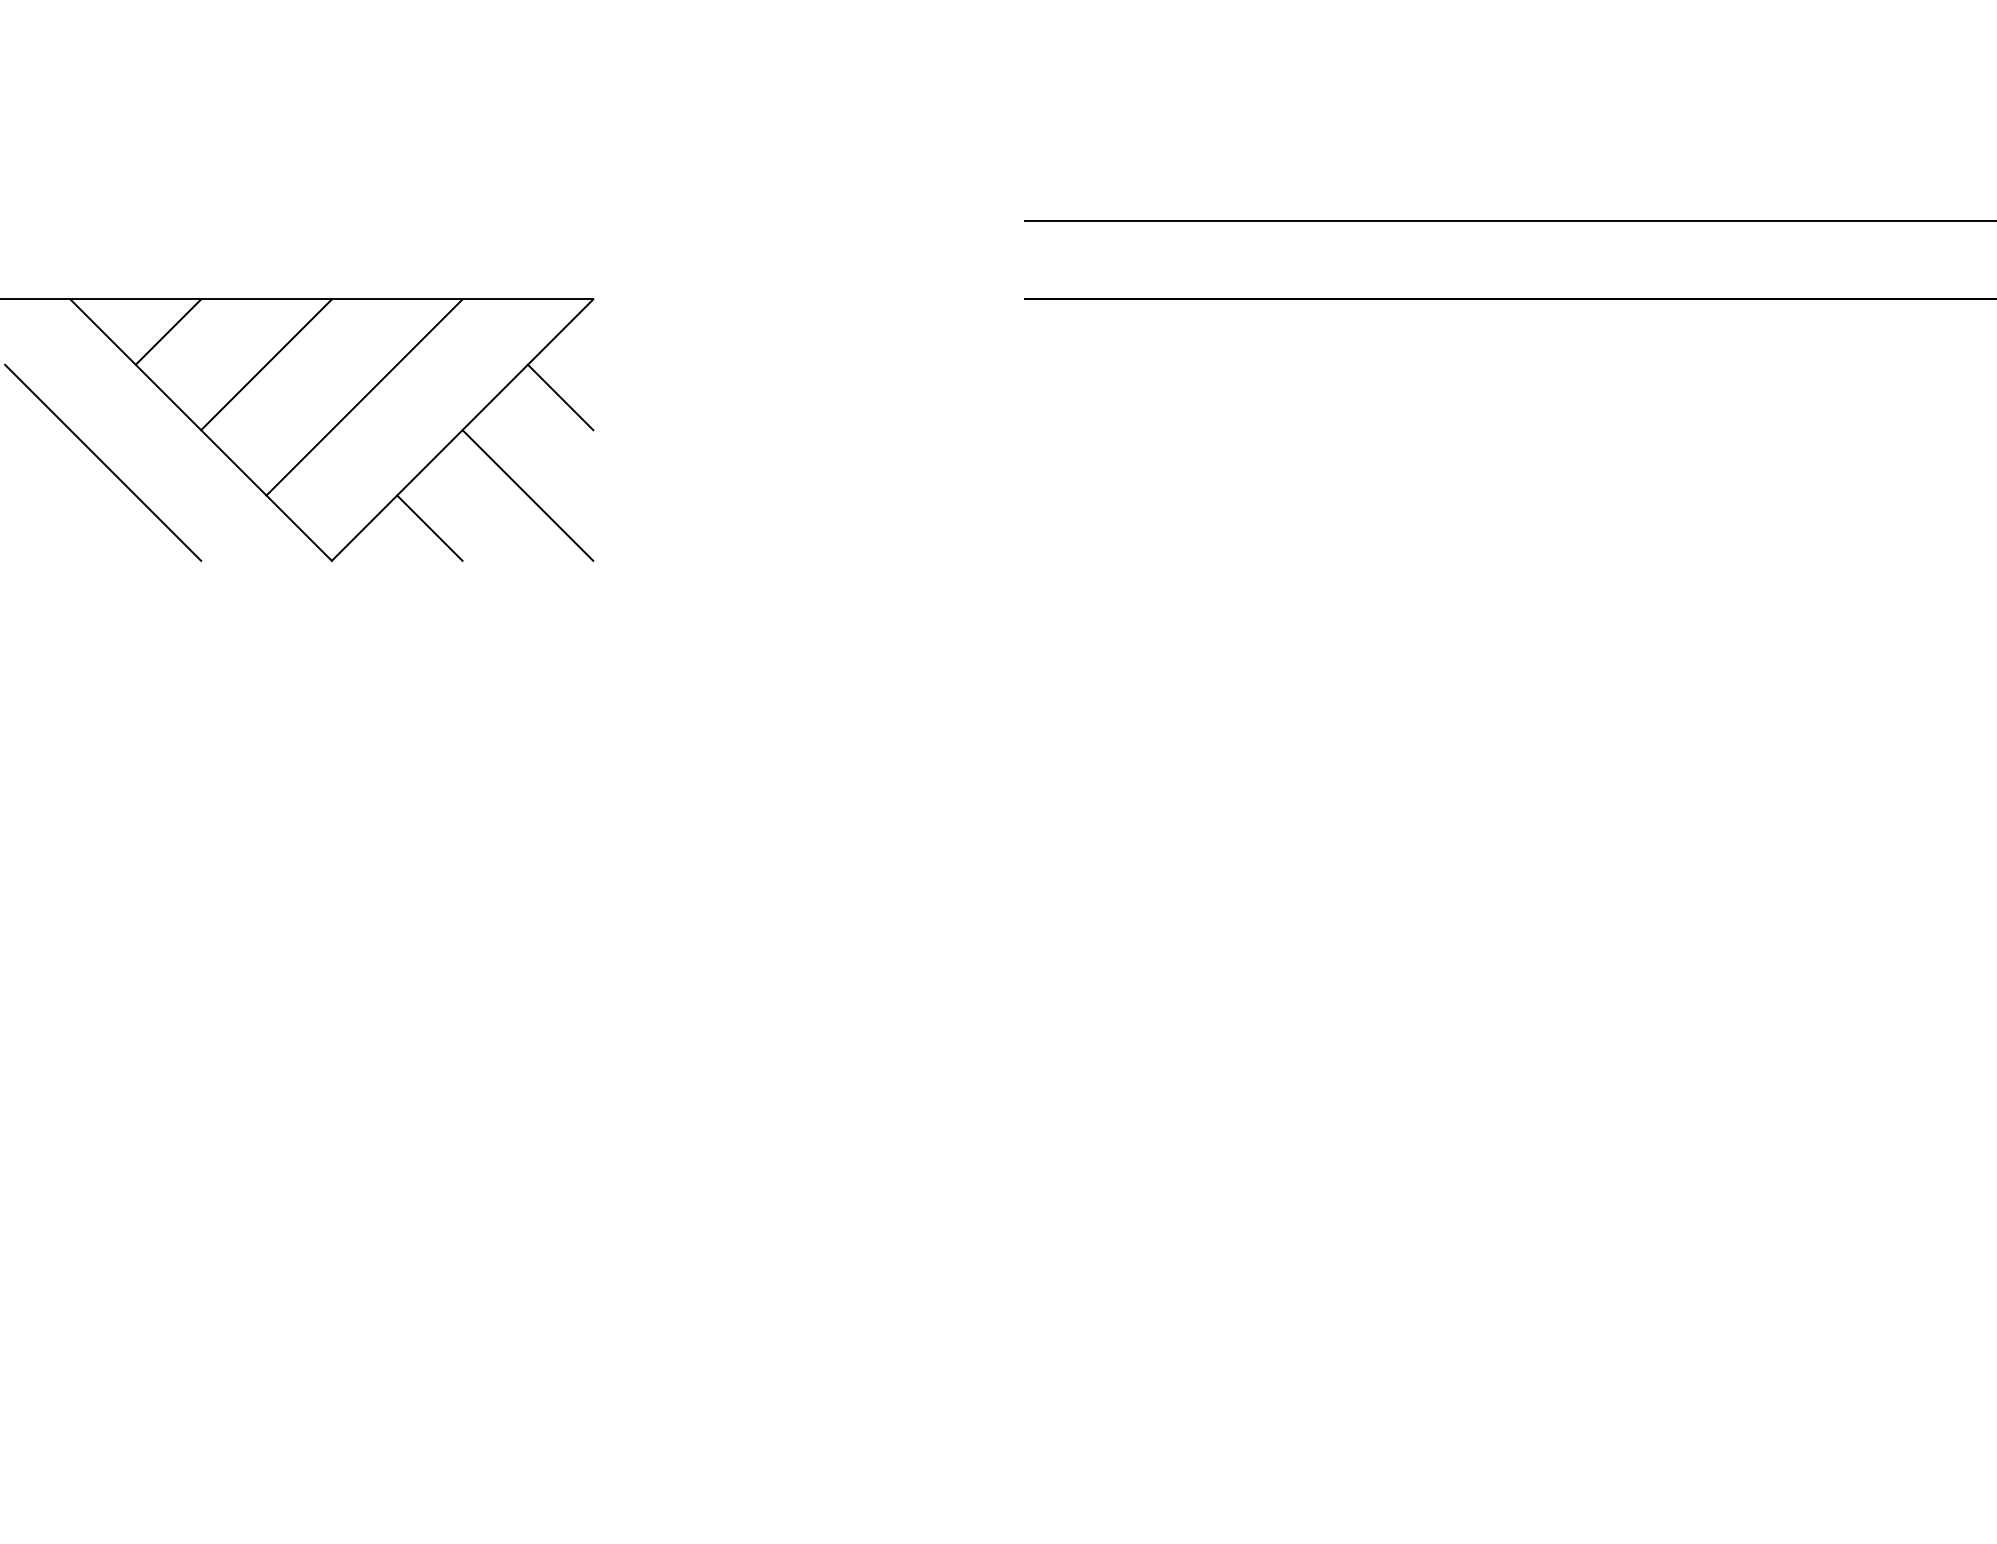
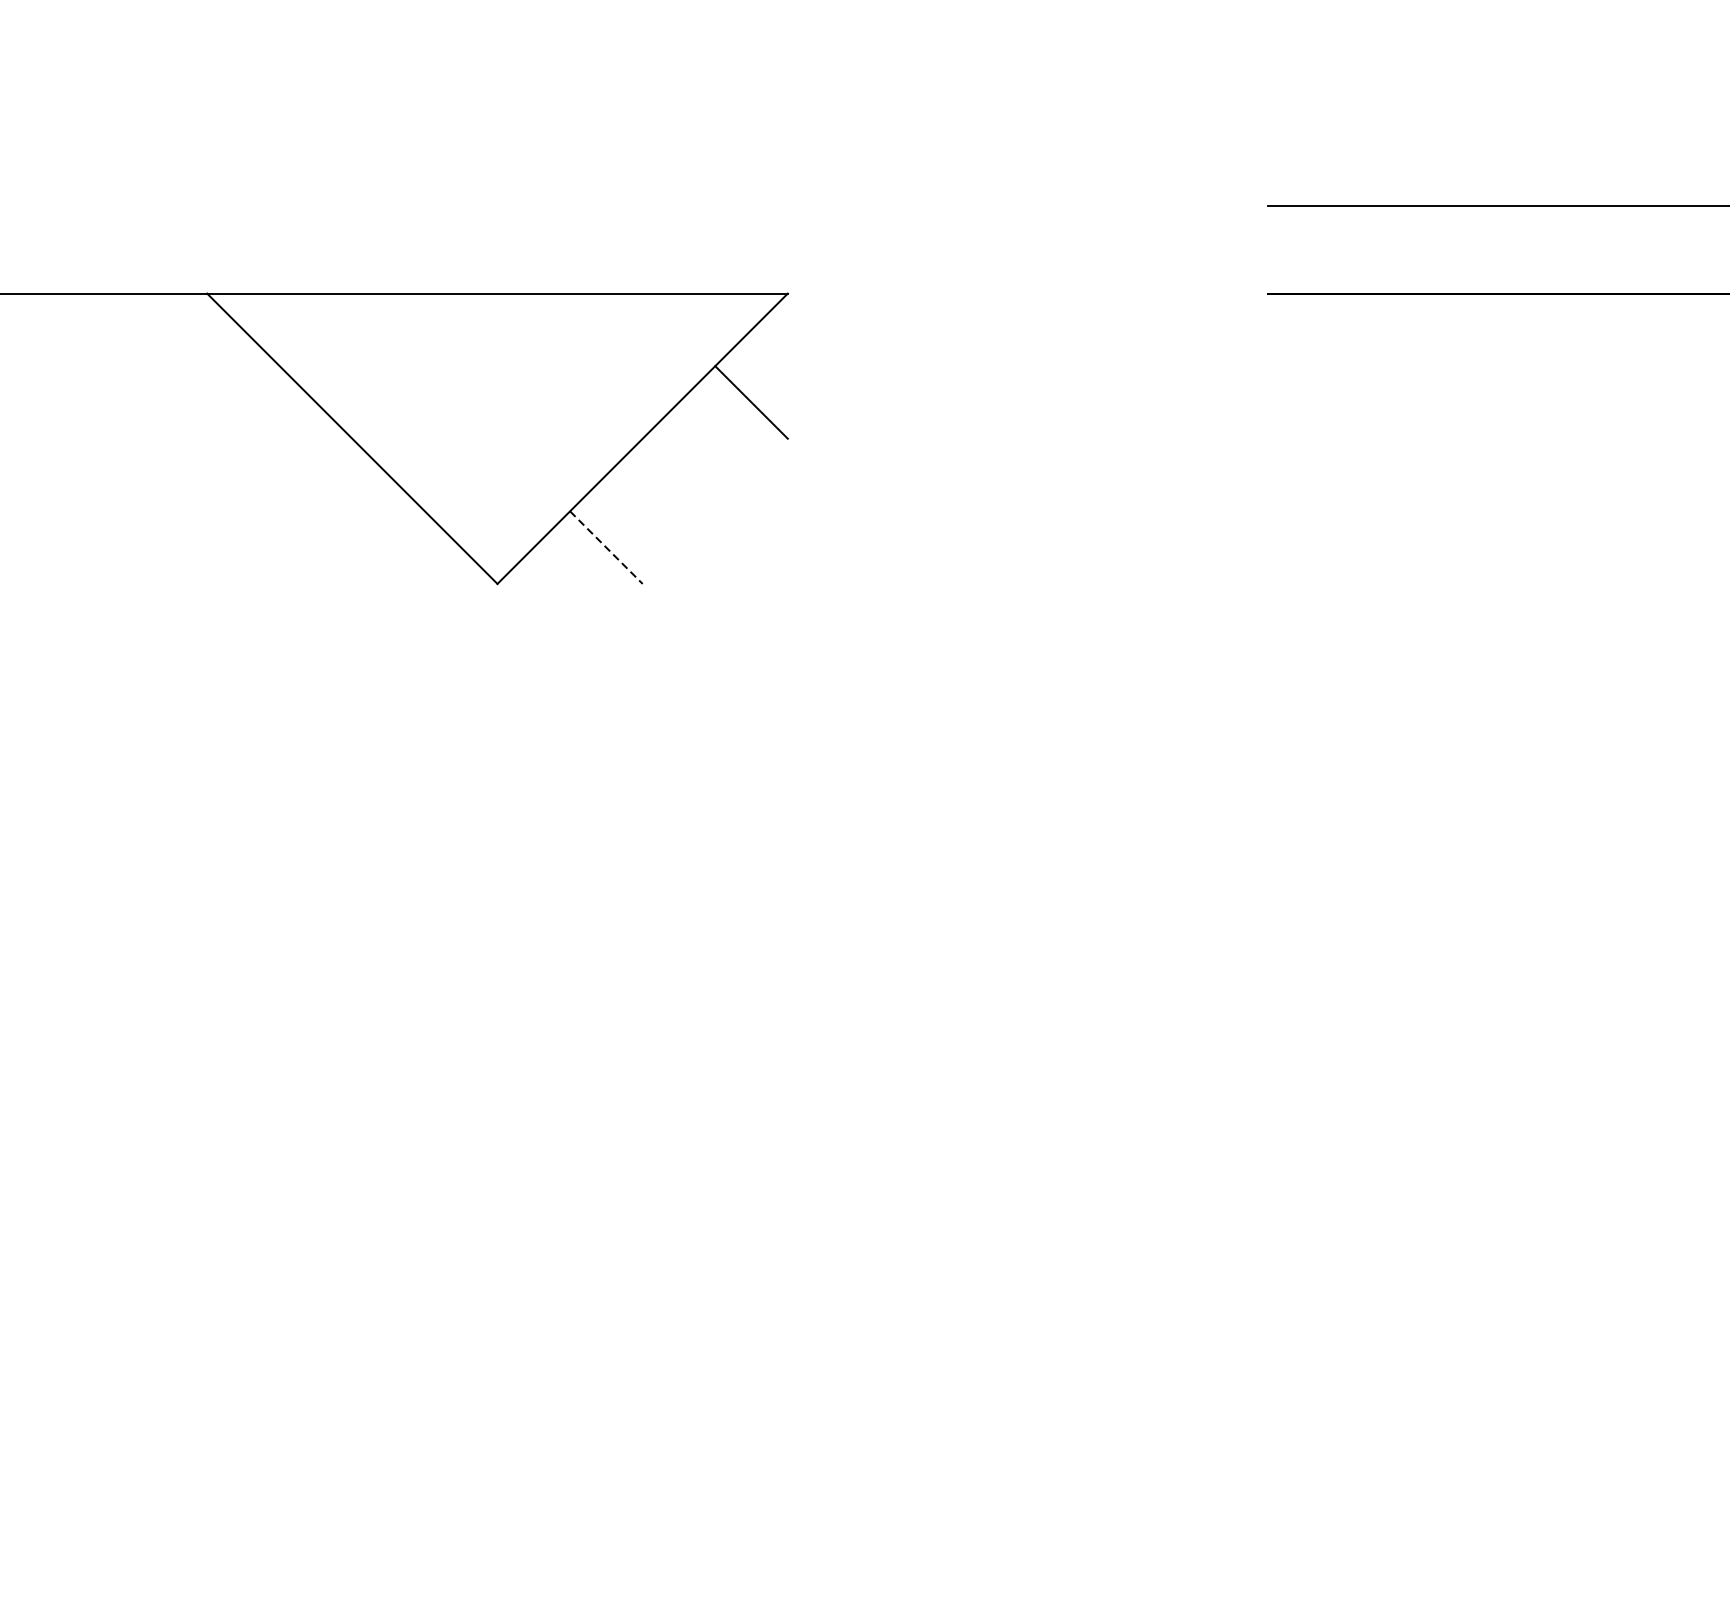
line: (168, 331) -> (316, 329), removed
line: (266, 364) -> (424, 365), removed
line: (364, 397) -> (533, 402), removed
line: (103, 462) -> (243, 474), removed
line: (527, 495) -> (714, 511), removed
line: (430, 528) -> (607, 547), solid -> dashed

